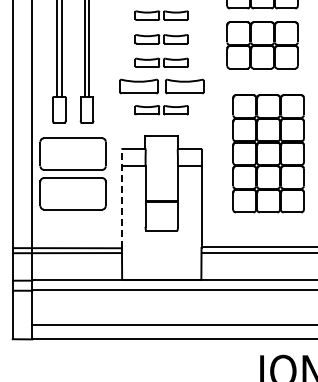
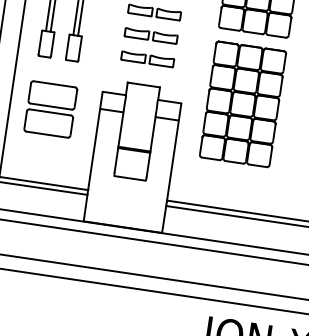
part: (161, 86) -> (150, 35), size x0.62
part: (268, 153) -> (242, 104), moved
part: (73, 173) -> (51, 109), size x0.71
line: (121, 198) -> (94, 140), dashed -> solid

